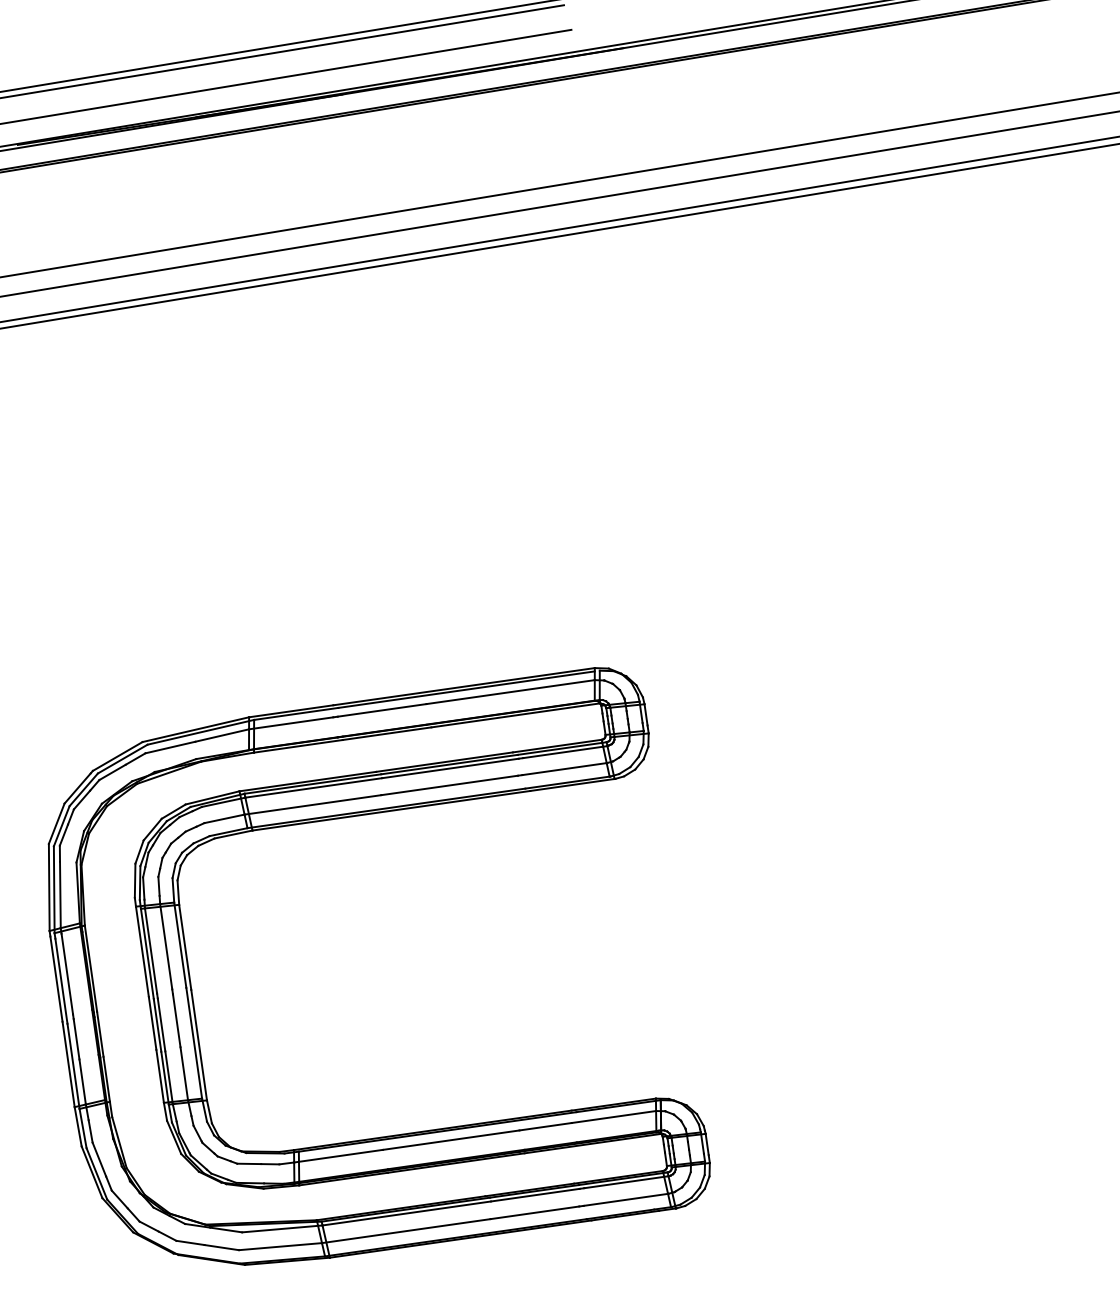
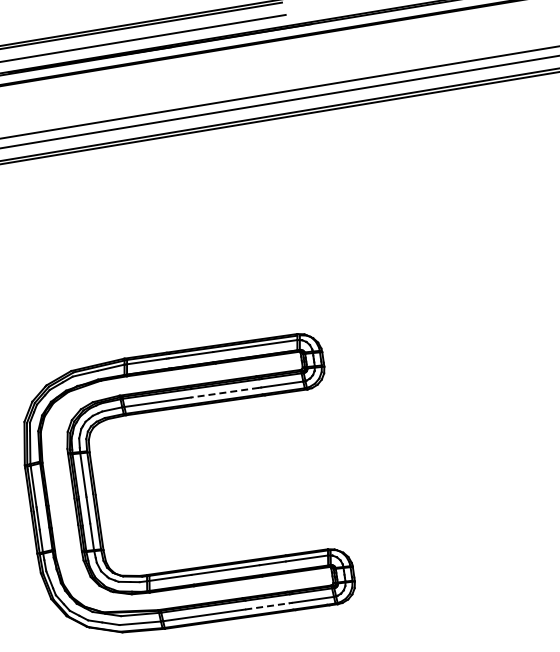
line: (448, 785) -> (224, 392), solid -> dashed
line: (534, 1213) -> (267, 606), solid -> dashed

